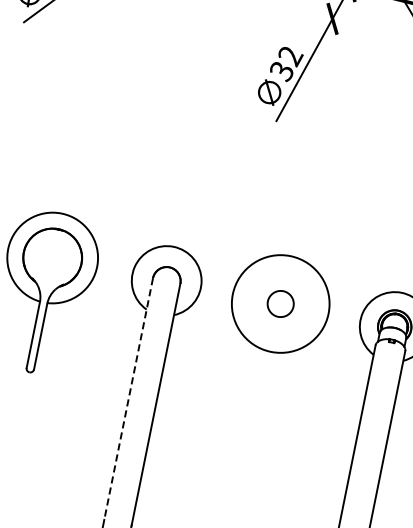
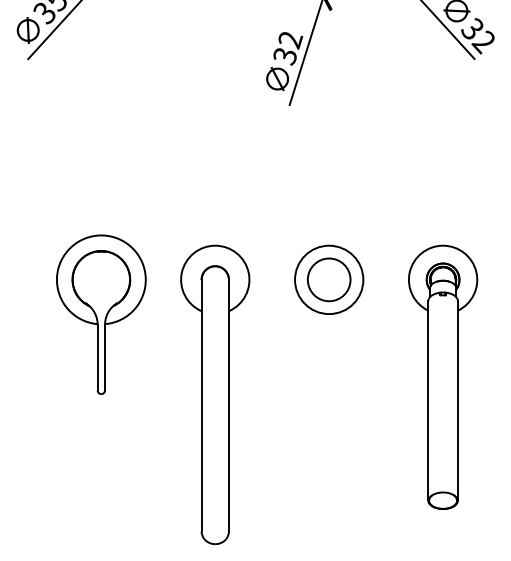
circle: (280, 303) -> (328, 279), size x1.67
circle: (281, 303) -> (329, 279), size x0.71
line: (128, 398) -> (201, 400), dashed -> solid

